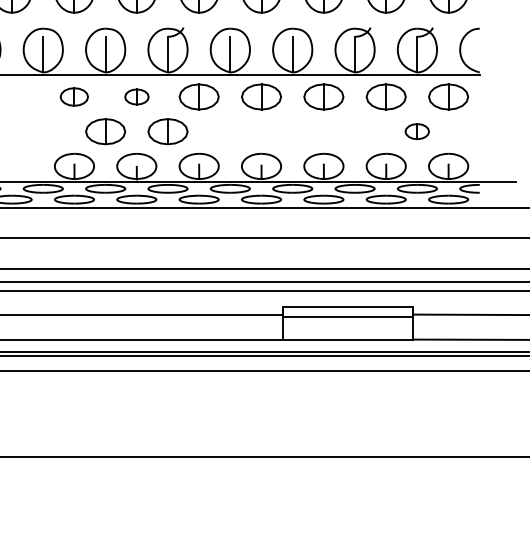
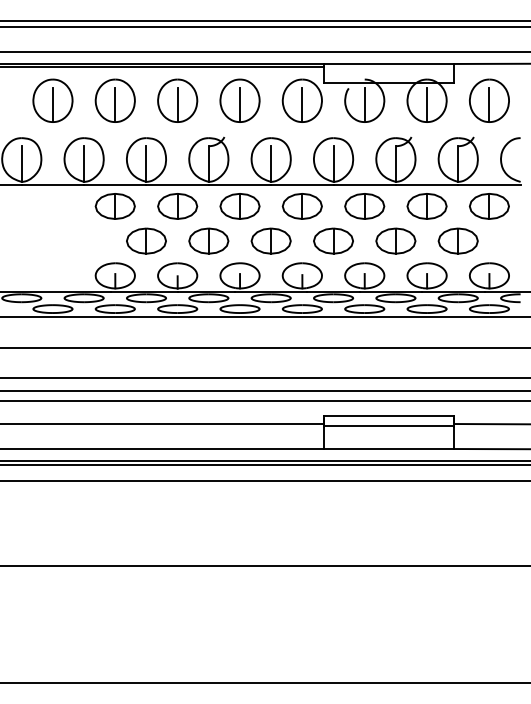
part: (73, 97) -> (114, 206), size x1.43
part: (136, 97) -> (177, 206), size x1.67
part: (229, 131) -> (270, 240), added
part: (292, 131) -> (333, 240), added
part: (354, 131) -> (395, 240), added
part: (416, 131) -> (457, 240), size x1.67

